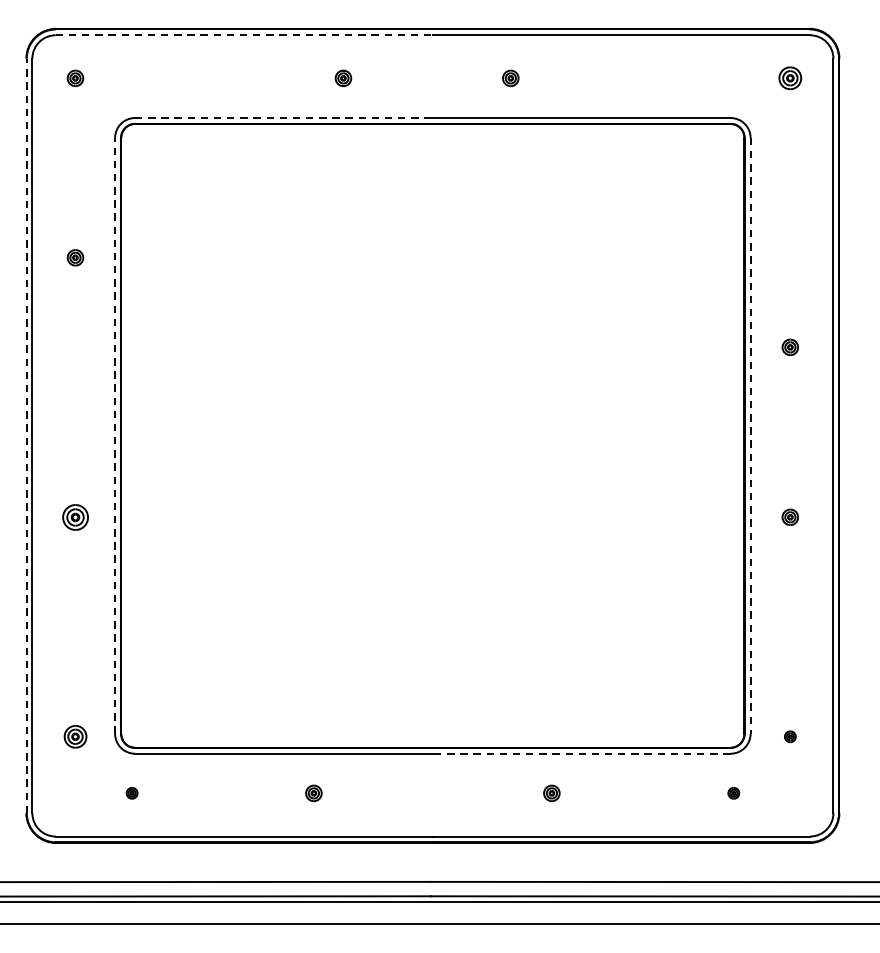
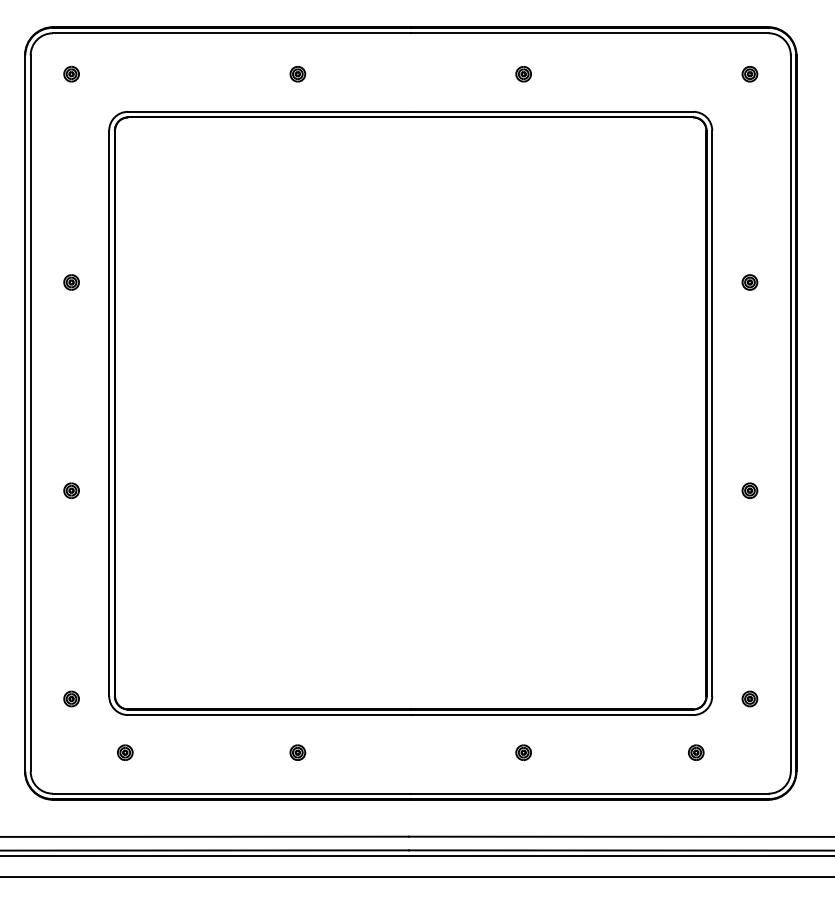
line: (243, 35) -> (231, 33), dashed -> solid
part: (343, 78) -> (297, 74), moved
part: (510, 78) -> (523, 74), moved
part: (789, 78) -> (749, 74), size x0.71
line: (284, 117) -> (269, 111), dashed -> solid
part: (75, 257) -> (71, 282), moved
part: (789, 347) -> (749, 282), moved
line: (26, 435) -> (25, 413), dashed -> solid
line: (115, 435) -> (109, 413), dashed -> solid
line: (750, 435) -> (712, 413), dashed -> solid
part: (75, 517) -> (71, 490), size x0.62
part: (75, 736) -> (71, 698), size x0.71
part: (789, 736) -> (749, 698), size x1.43
line: (581, 754) -> (551, 715), dashed -> solid
part: (132, 793) -> (125, 752), size x1.43
part: (734, 793) -> (696, 752), size x1.43

